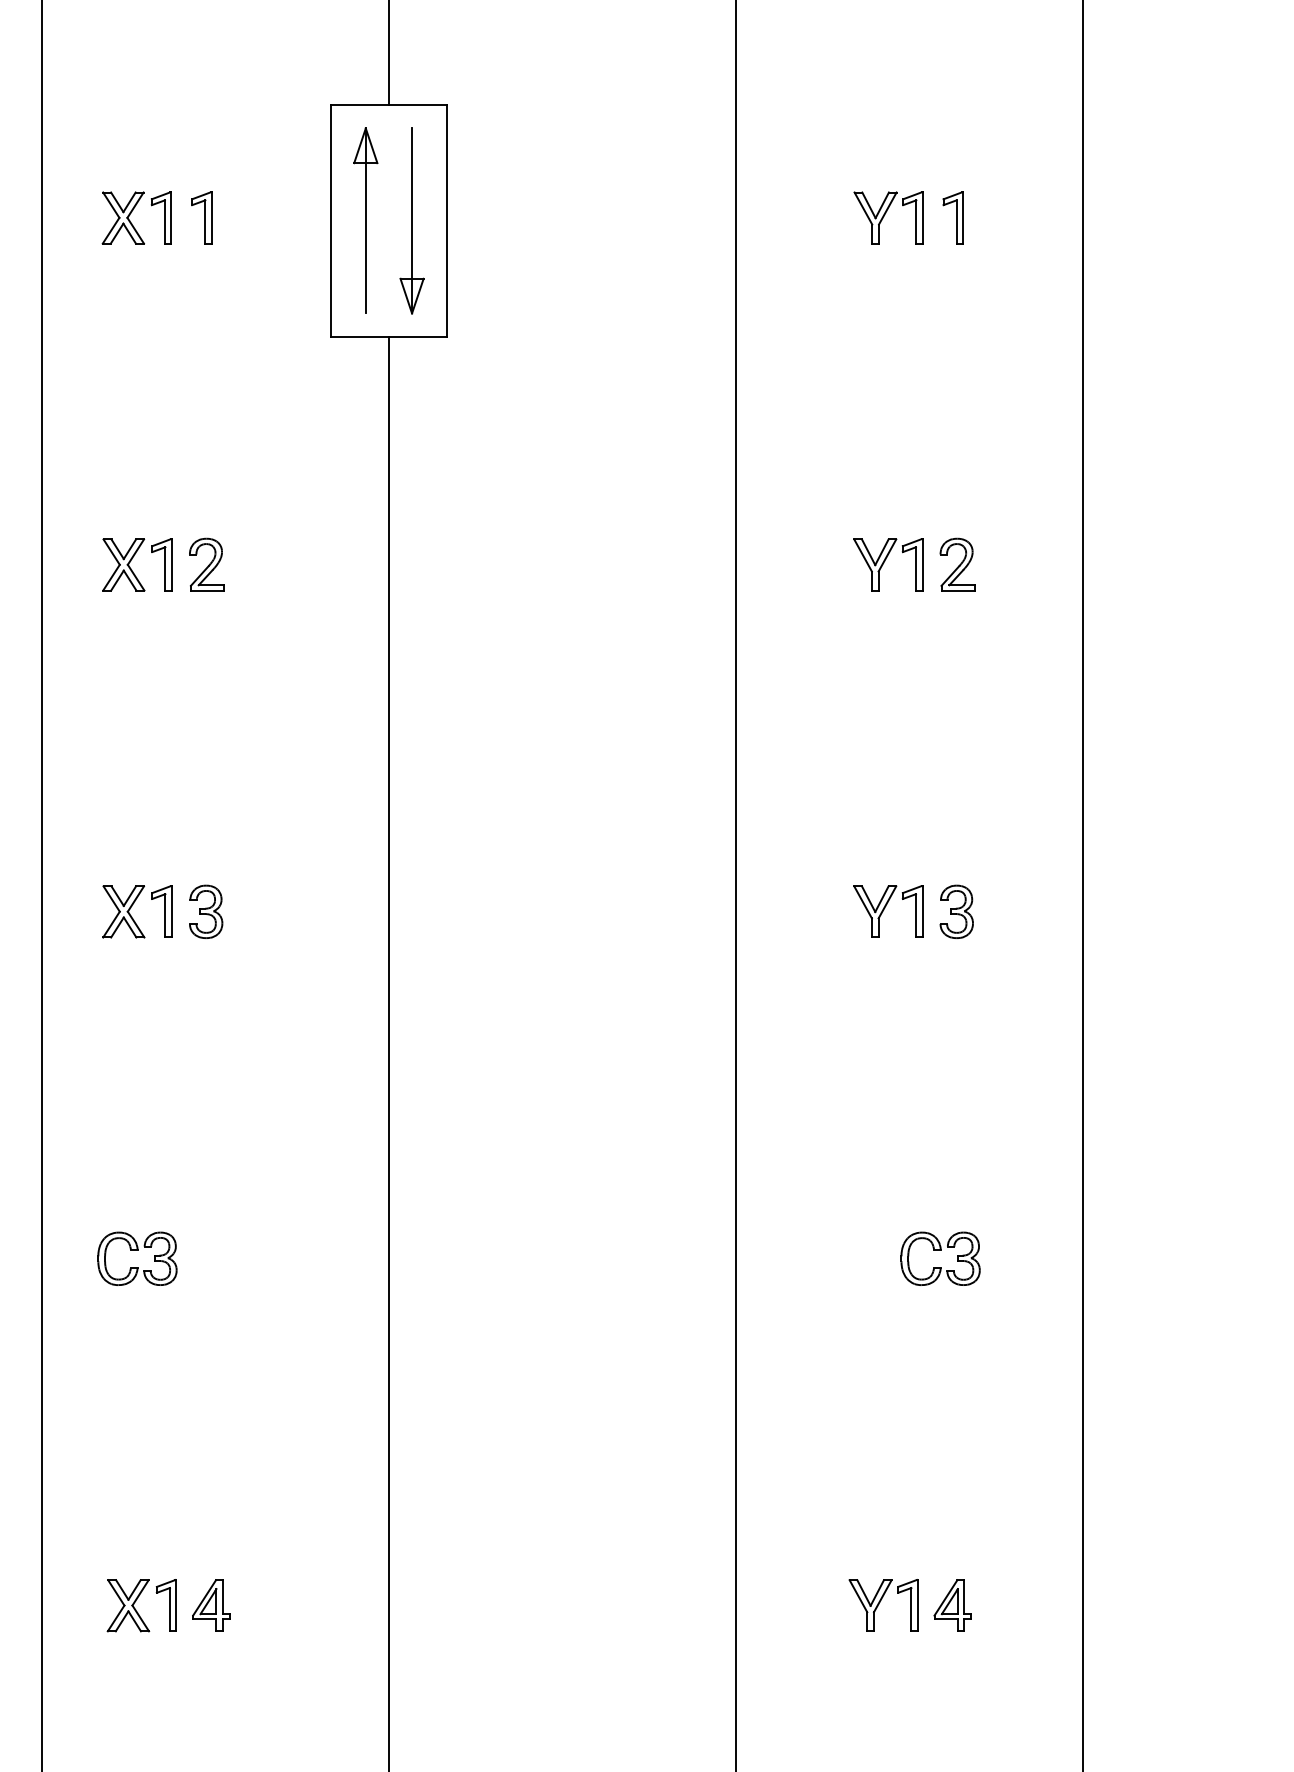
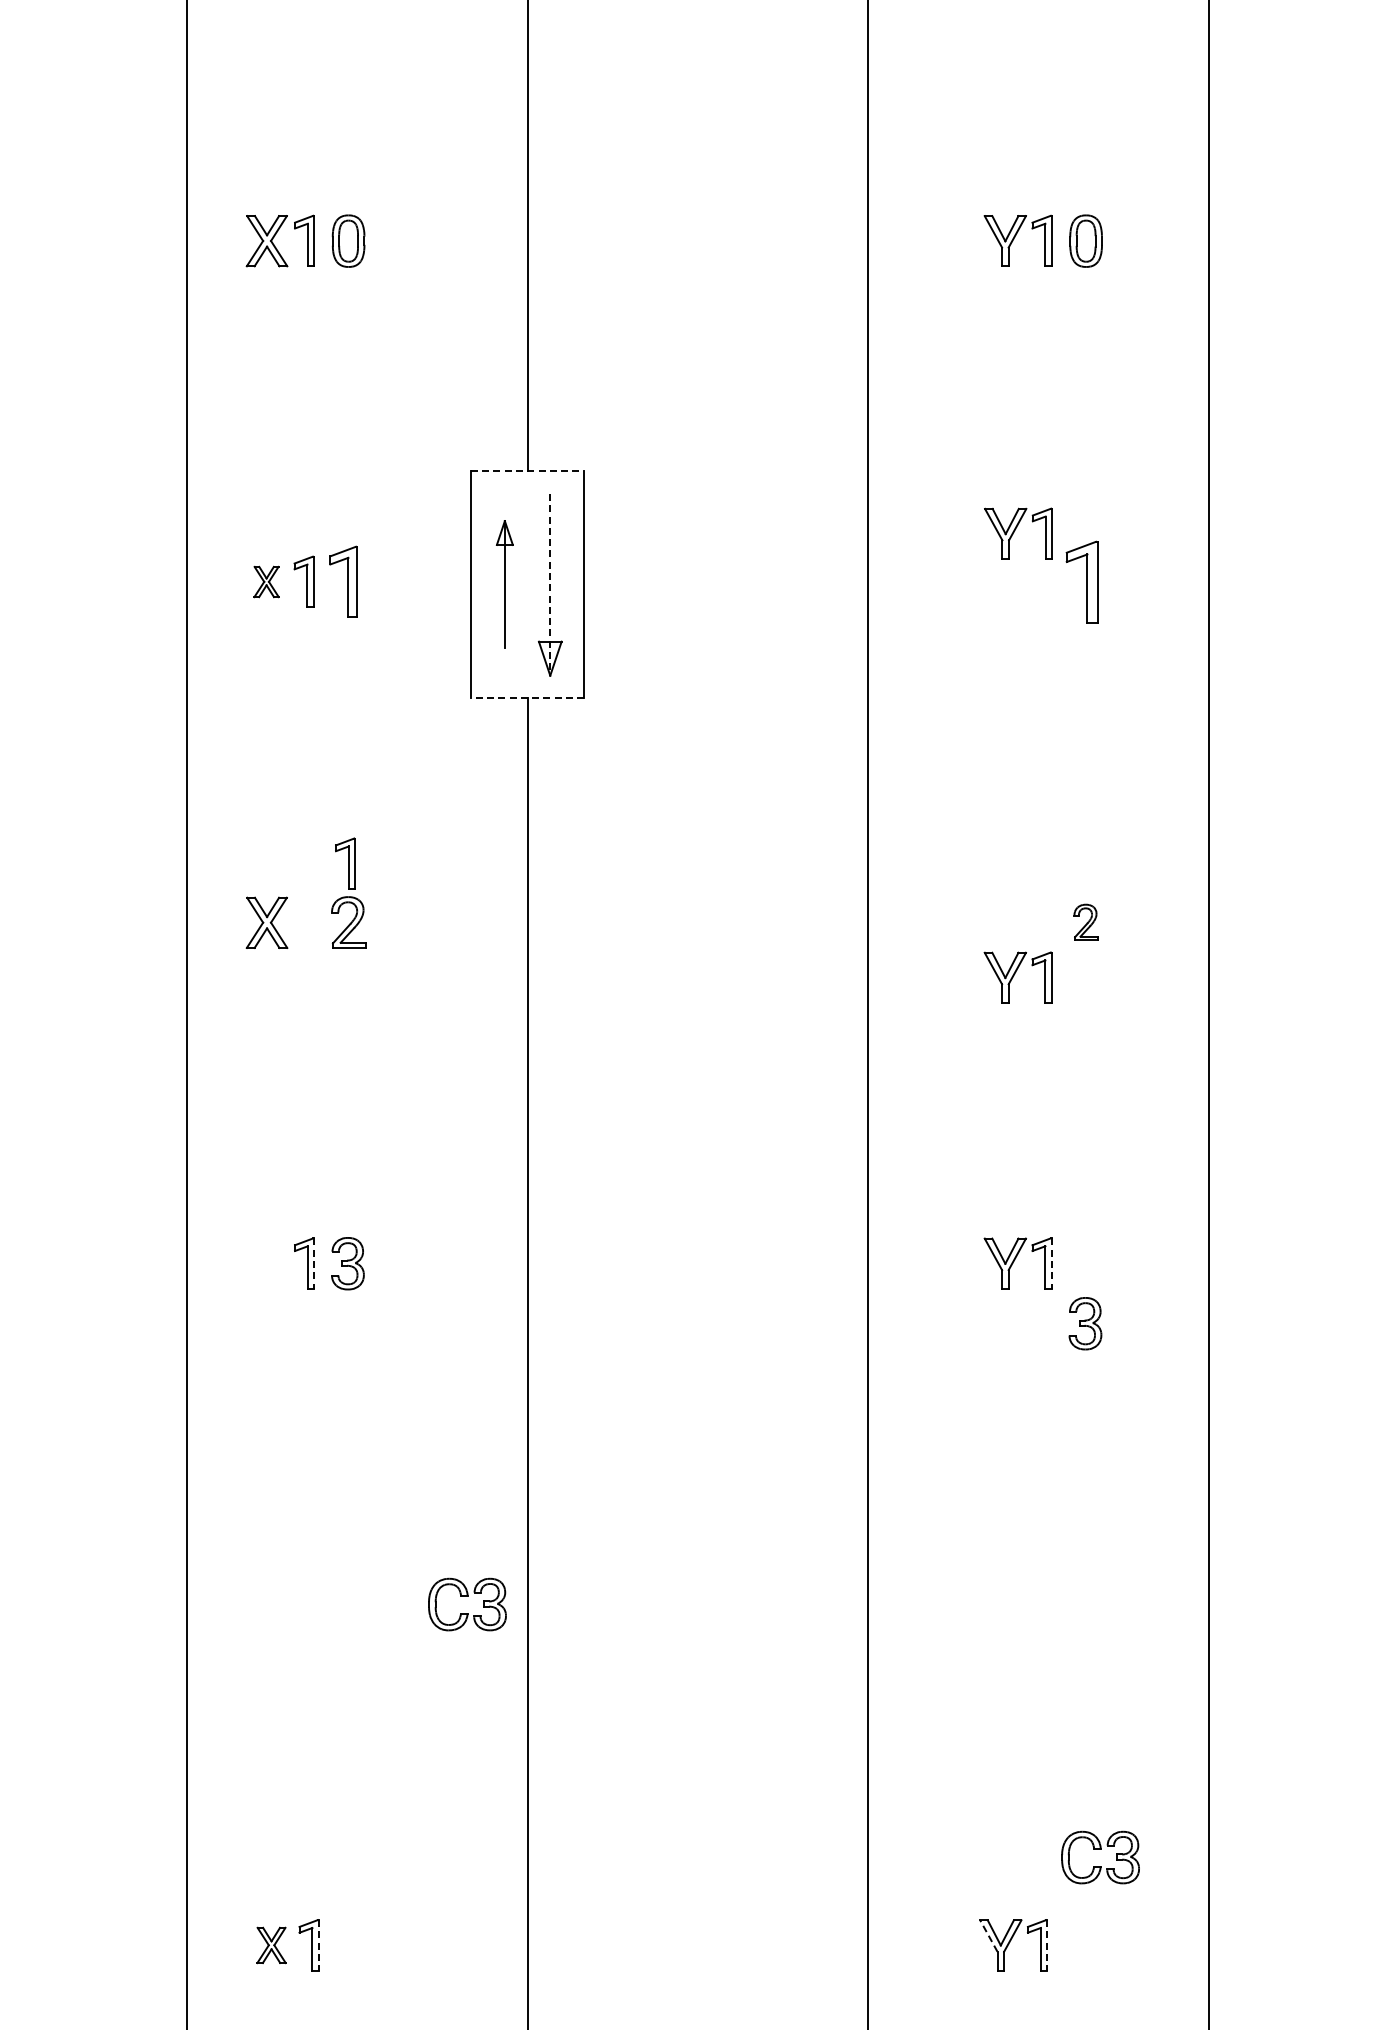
line: (388, 105) -> (527, 471), solid -> dashed
part: (123, 217) -> (266, 581), size x0.6
part: (201, 217) -> (343, 581), size x1.4
part: (888, 217) -> (1018, 533), moved
part: (952, 217) -> (1081, 581), size x1.6
part: (365, 220) -> (504, 584), size x0.7
line: (412, 220) -> (550, 584), solid -> dashed
line: (388, 336) -> (527, 698), solid -> dashed
part: (161, 564) -> (345, 863), moved
part: (887, 564) -> (1017, 977), moved
part: (956, 564) -> (1085, 922), size x0.7
part: (123, 911) -> (266, 1263), removed
part: (956, 911) -> (1085, 1323), moved
line: (172, 912) -> (314, 1264), solid -> dashed
line: (922, 912) -> (1051, 1264), solid -> dashed
part: (137, 1250) -> (467, 1596), moved
part: (940, 1250) -> (1100, 1849), moved
line: (858, 1596) -> (988, 1936), solid -> dashed
part: (128, 1605) -> (271, 1945), size x0.7
line: (176, 1605) -> (318, 1945), solid -> dashed
part: (210, 1605) -> (352, 1945), removed
line: (918, 1605) -> (1047, 1945), solid -> dashed
part: (952, 1605) -> (1081, 1945), removed

